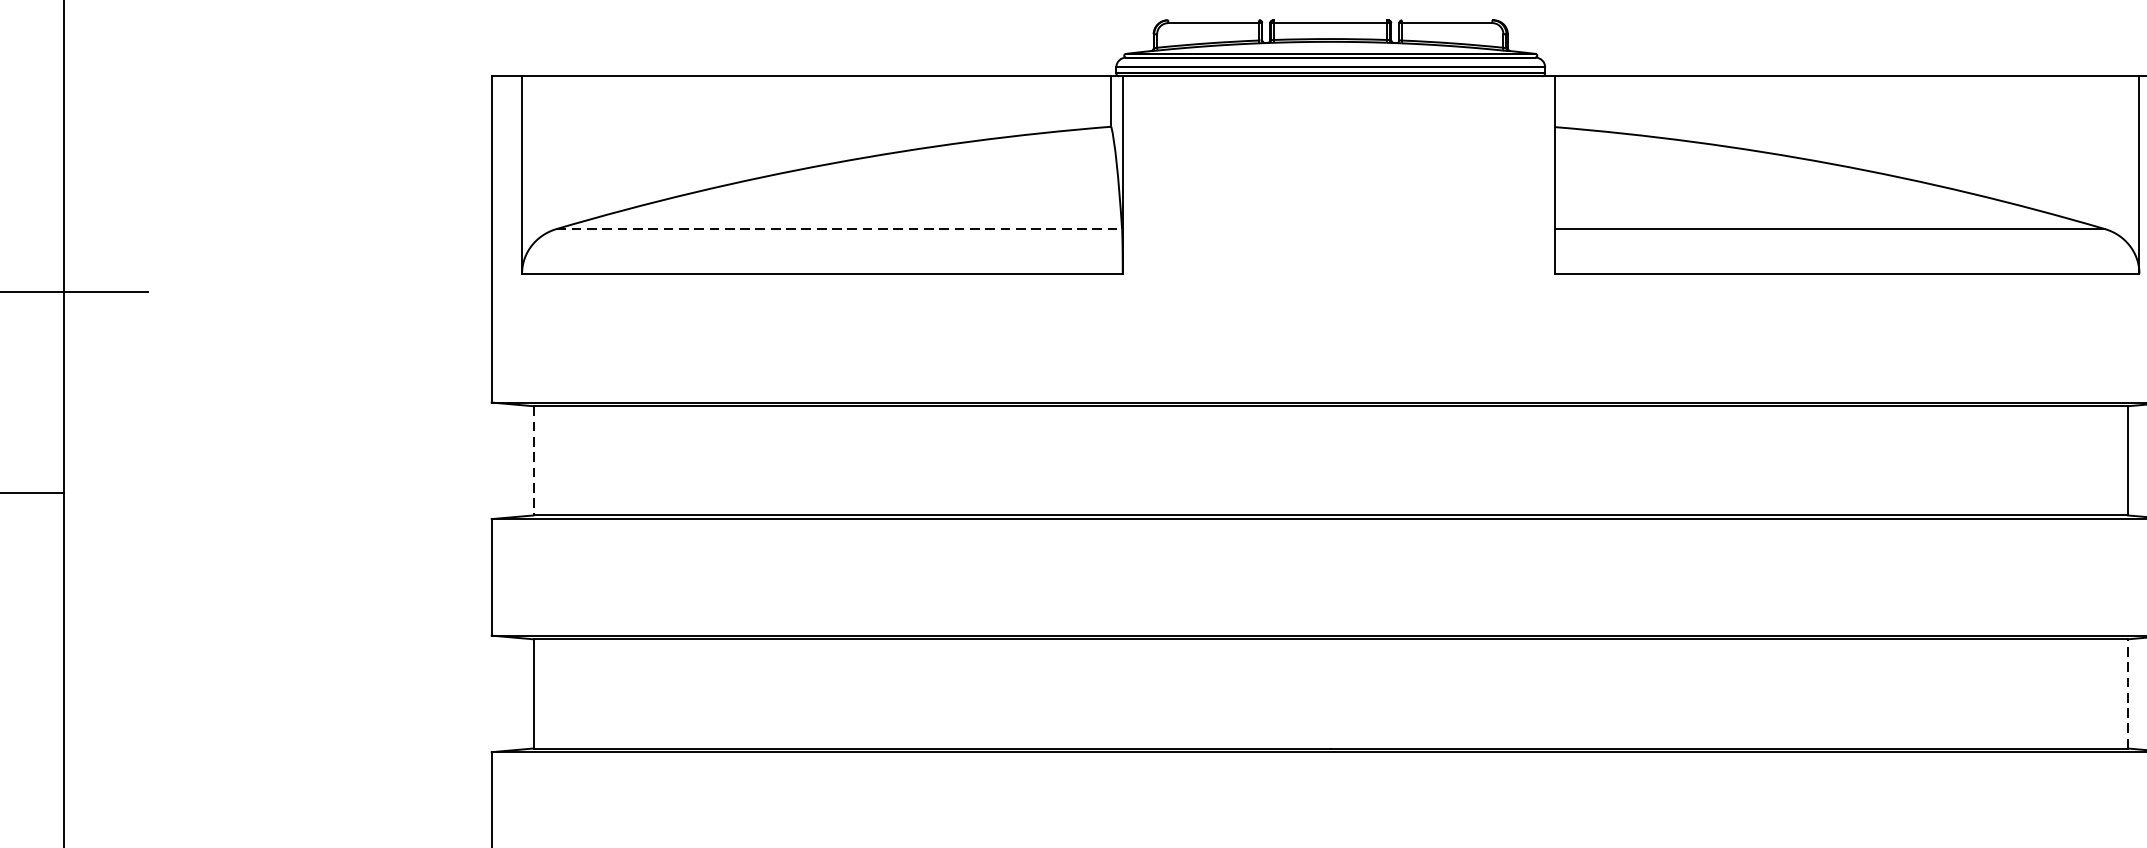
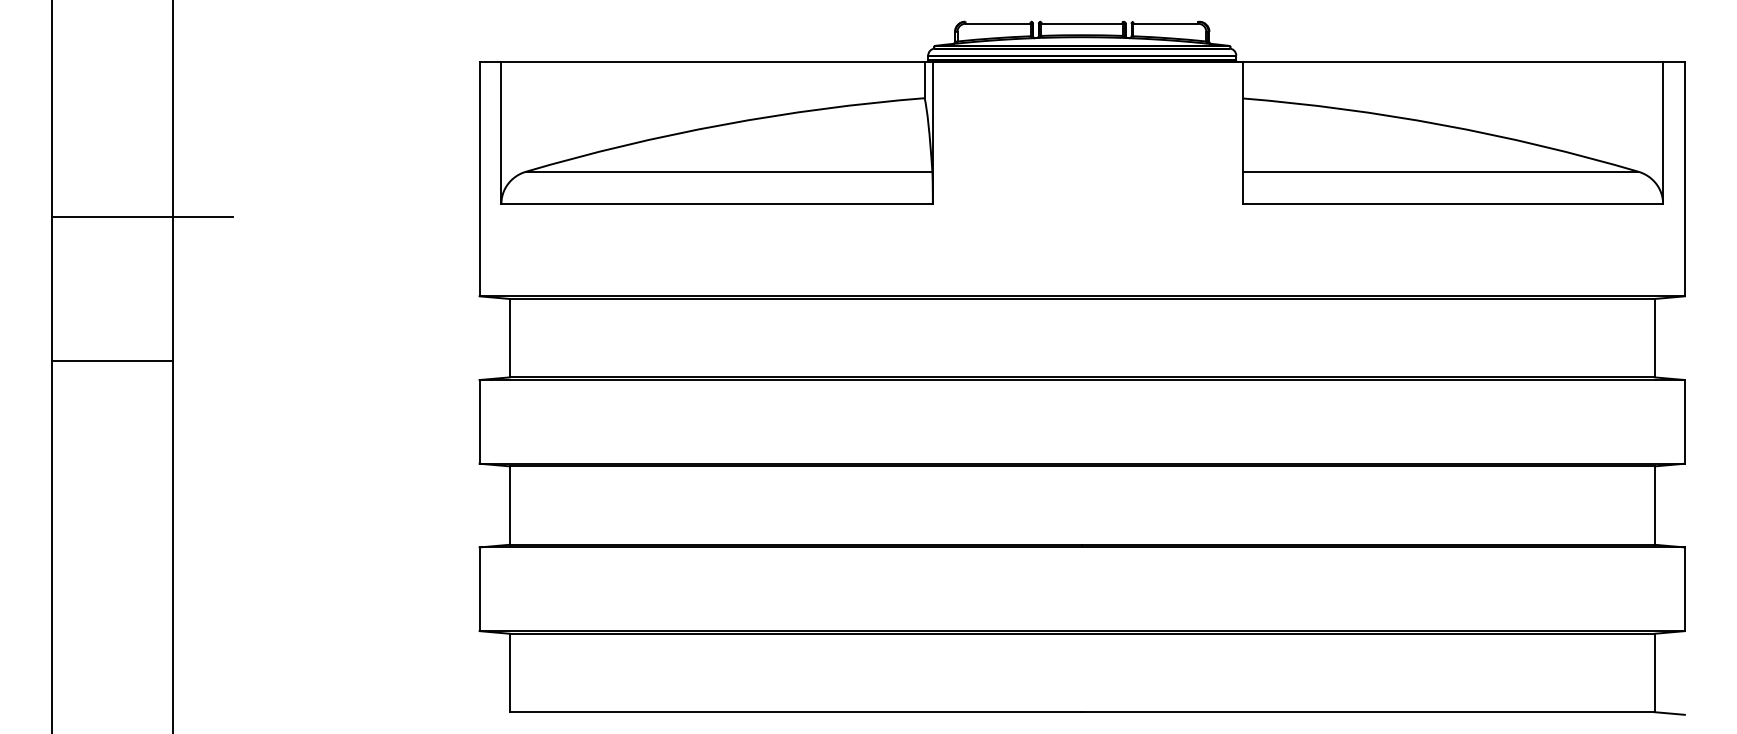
line: (839, 228) -> (729, 171), dashed -> solid
line: (533, 461) -> (509, 338), dashed -> solid
line: (2127, 693) -> (1654, 505), dashed -> solid

